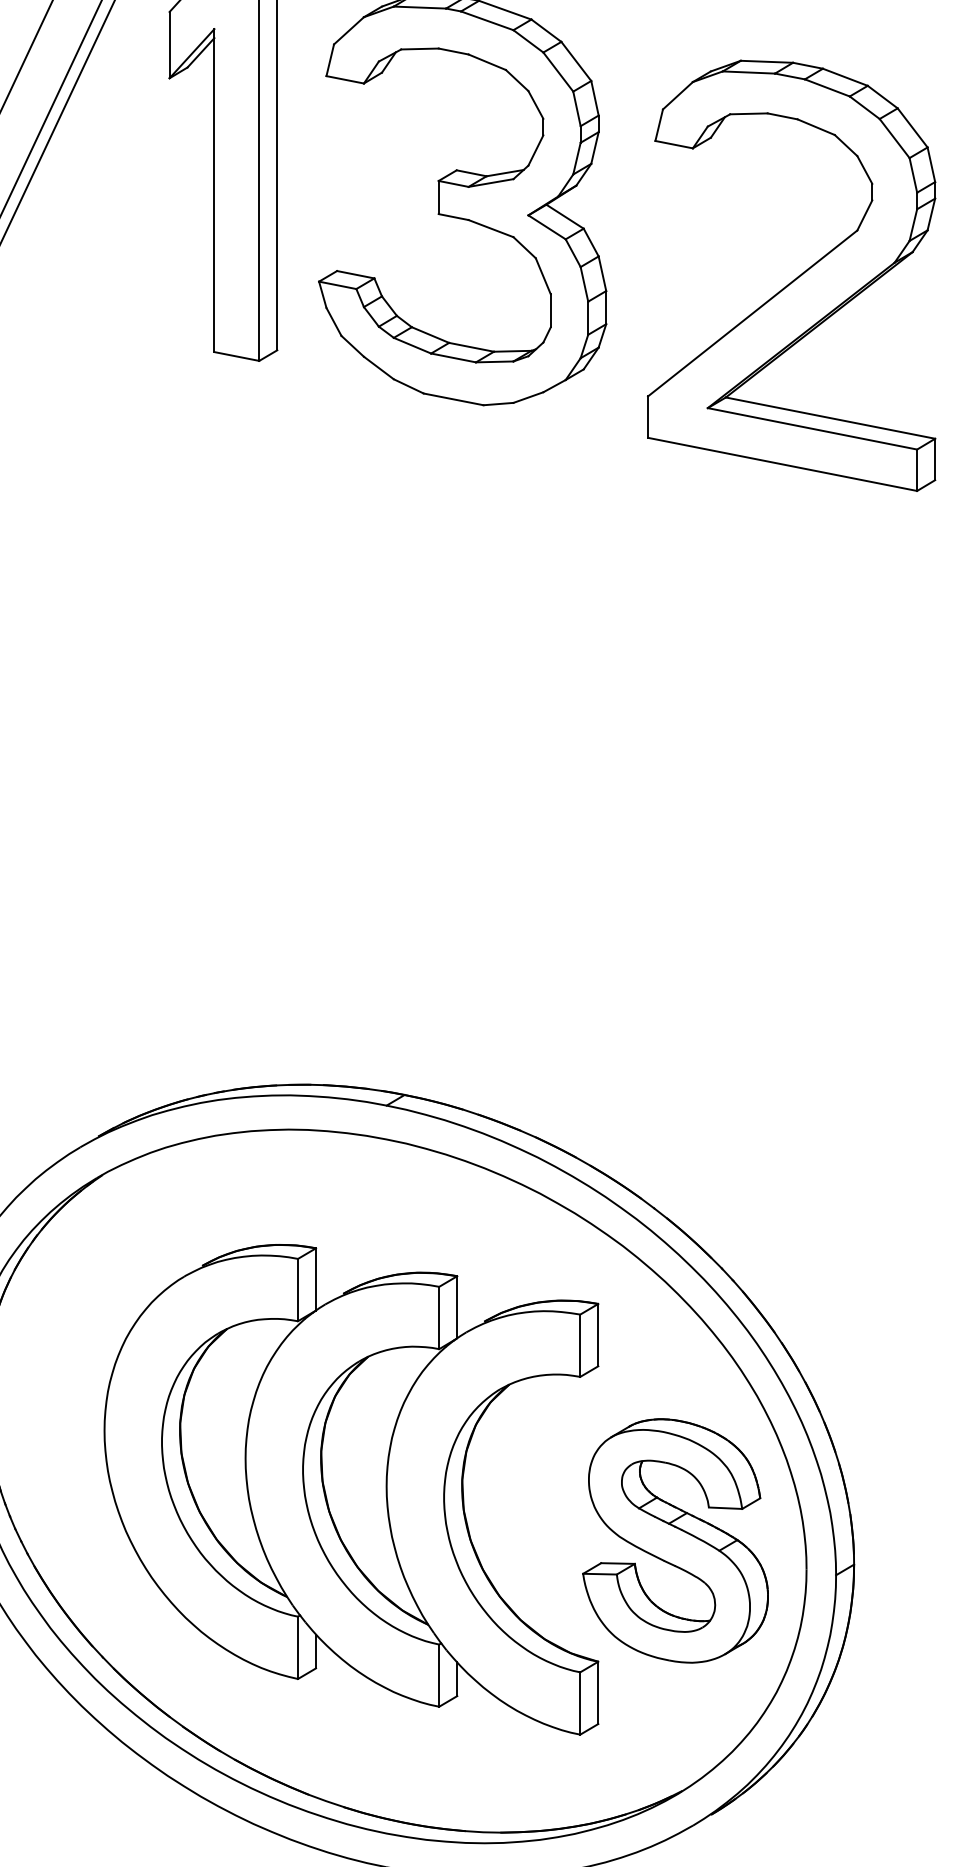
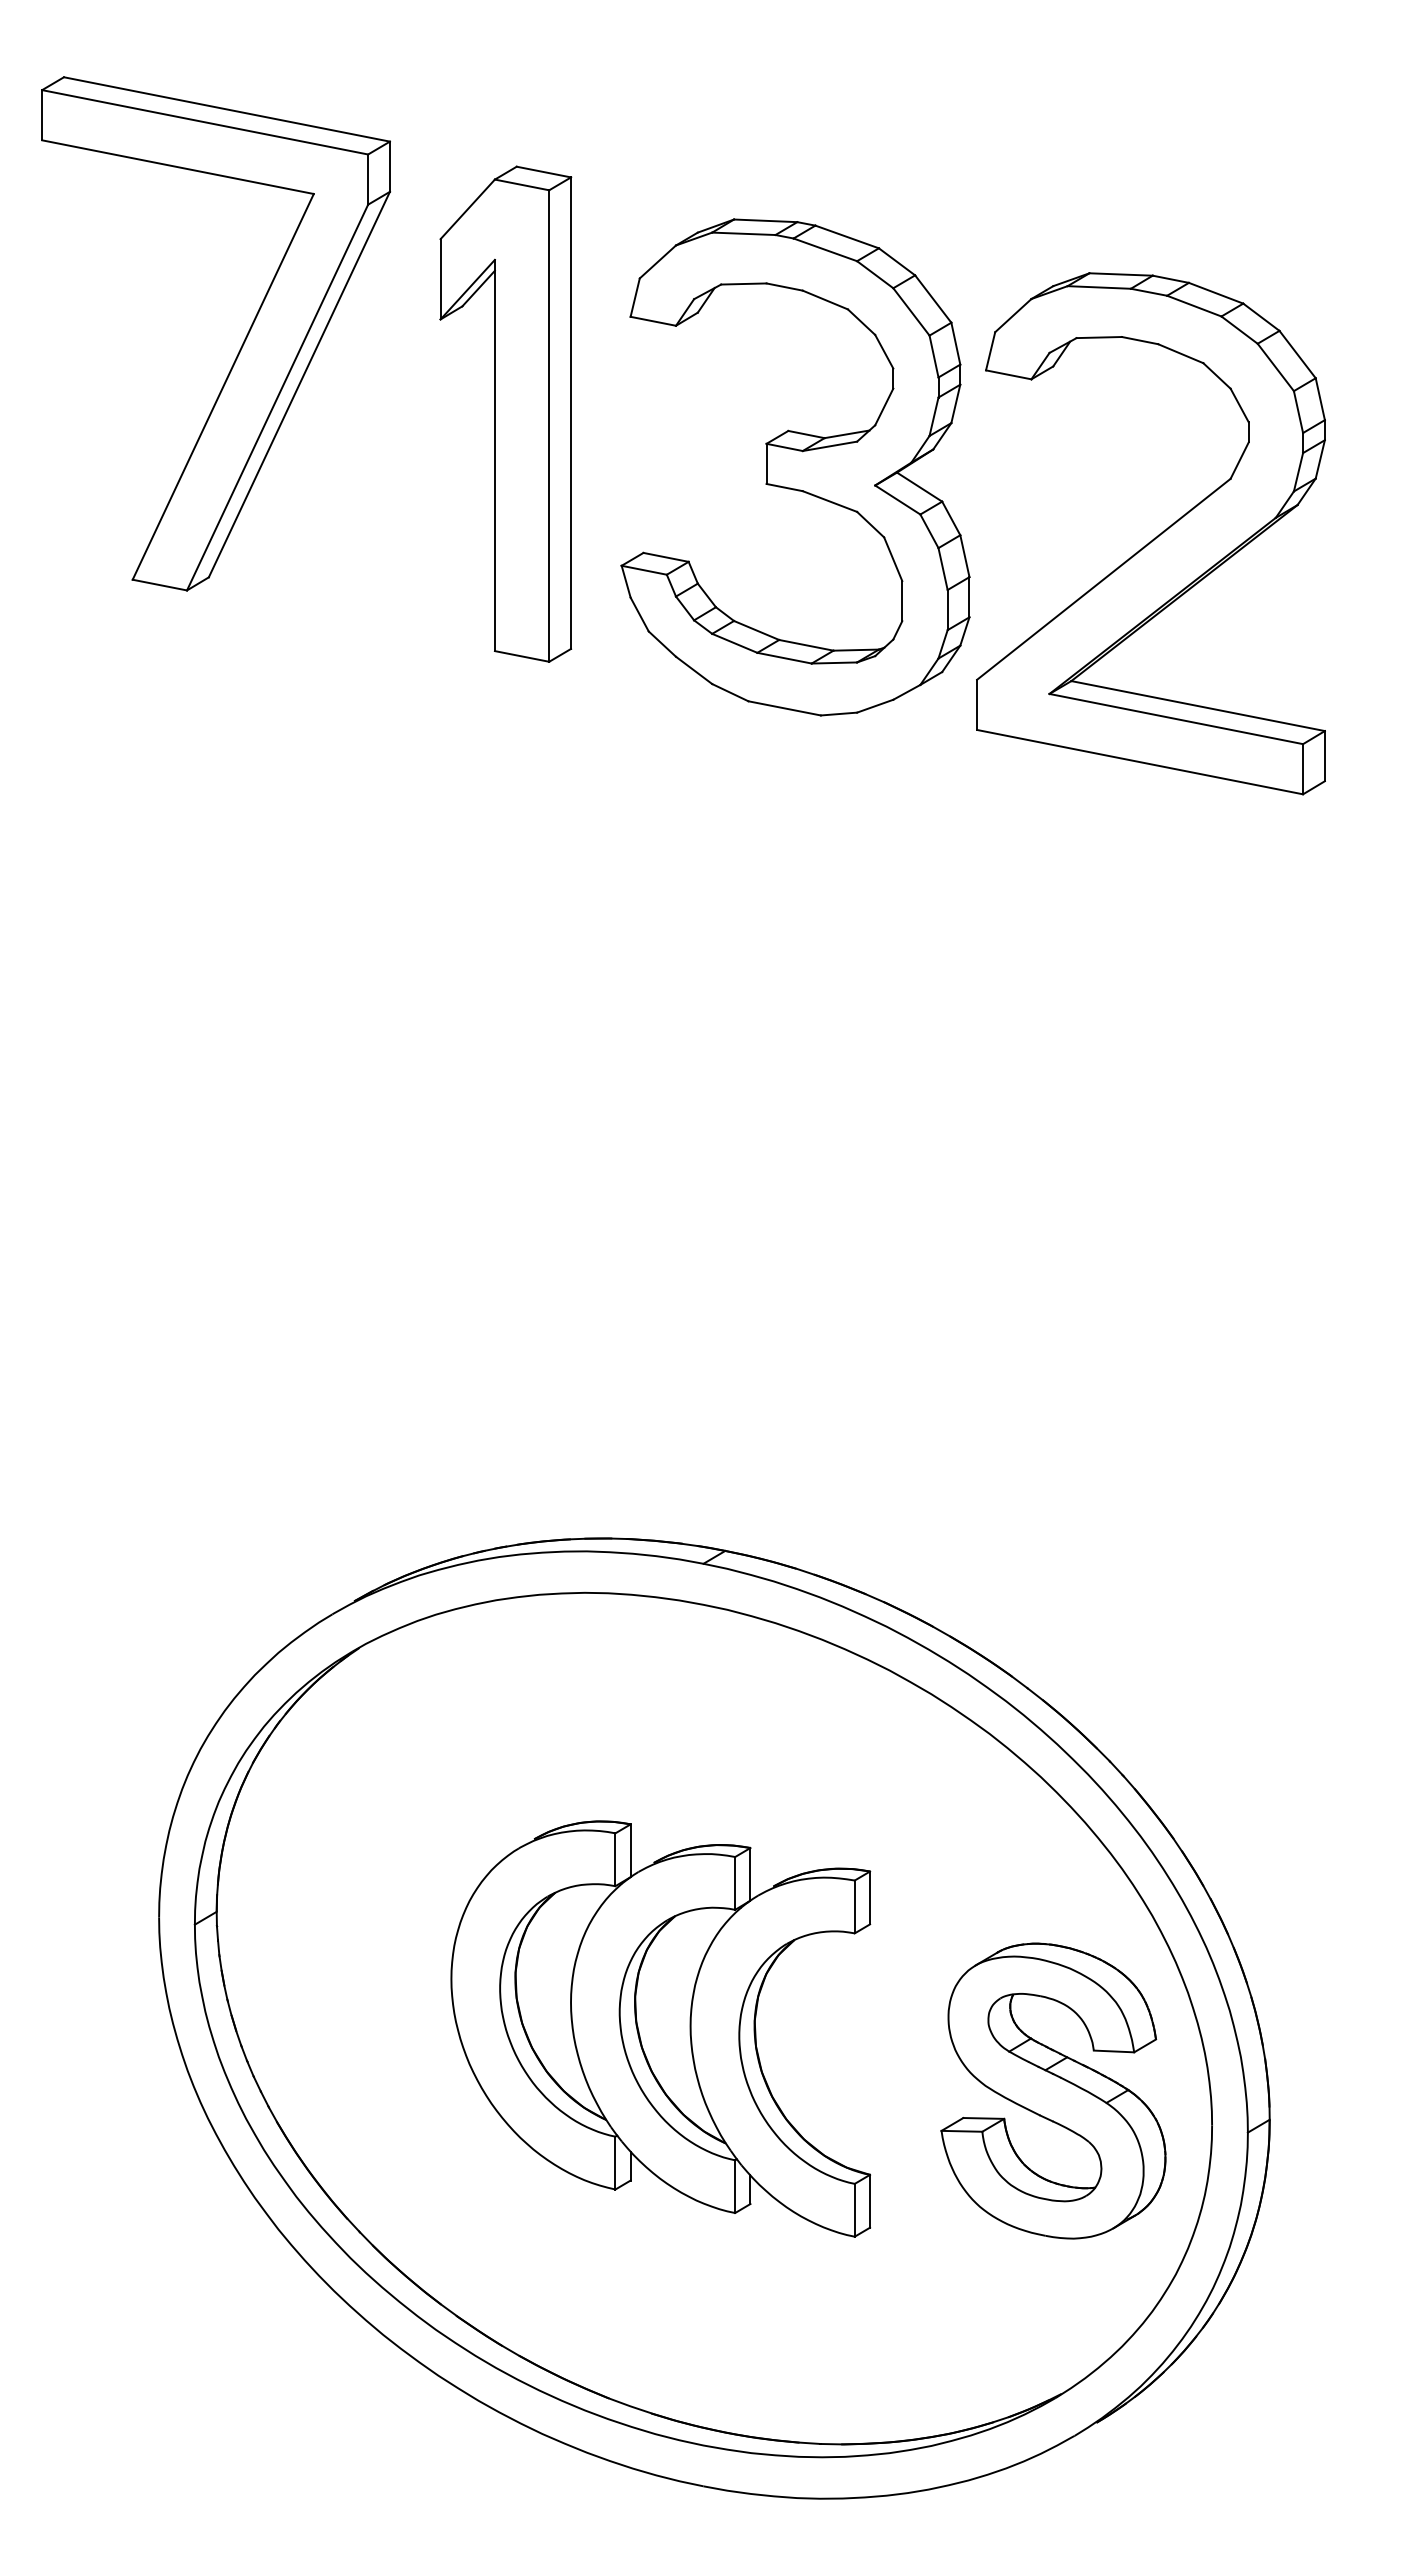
part: (791, 275) -> (1150, 533), moved
part: (351, 1489) -> (660, 2028), size x0.7

